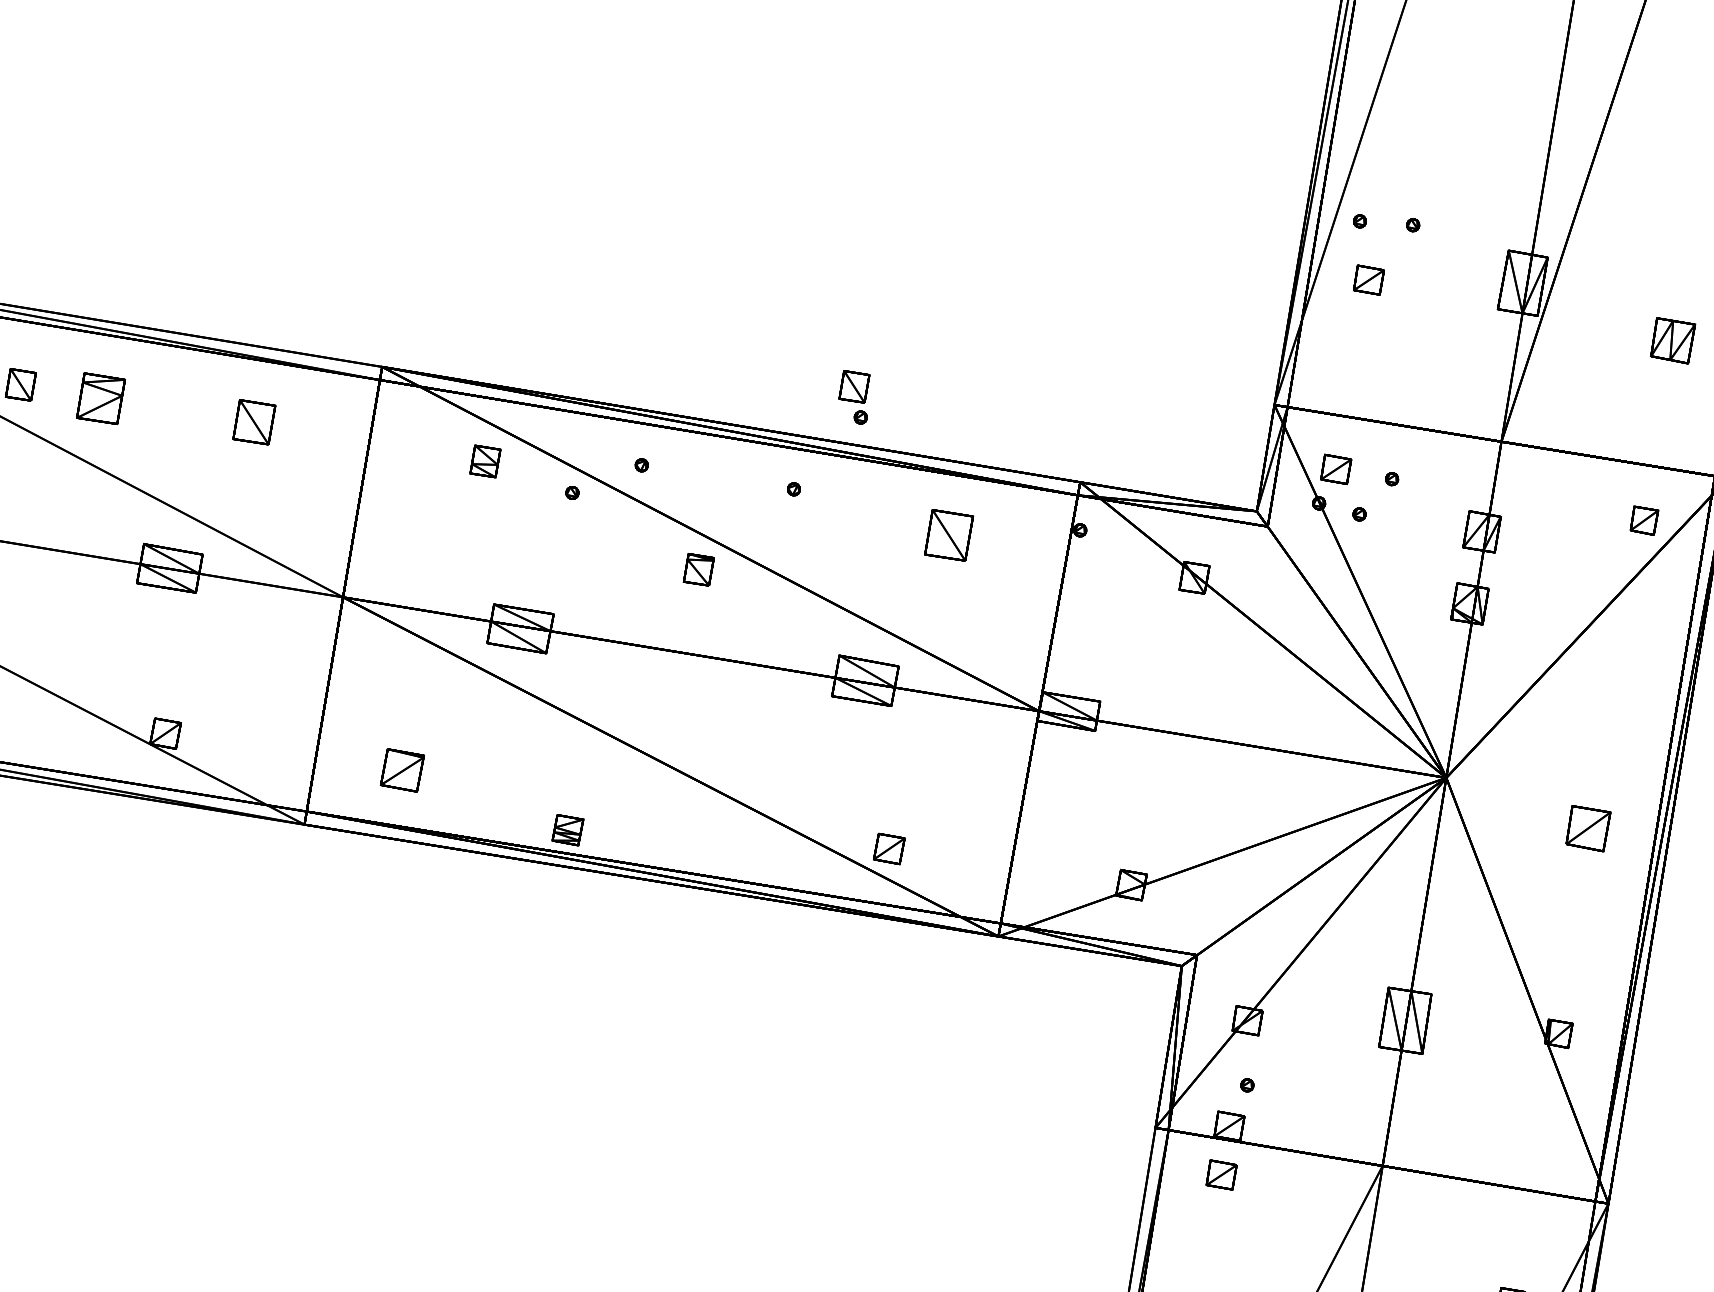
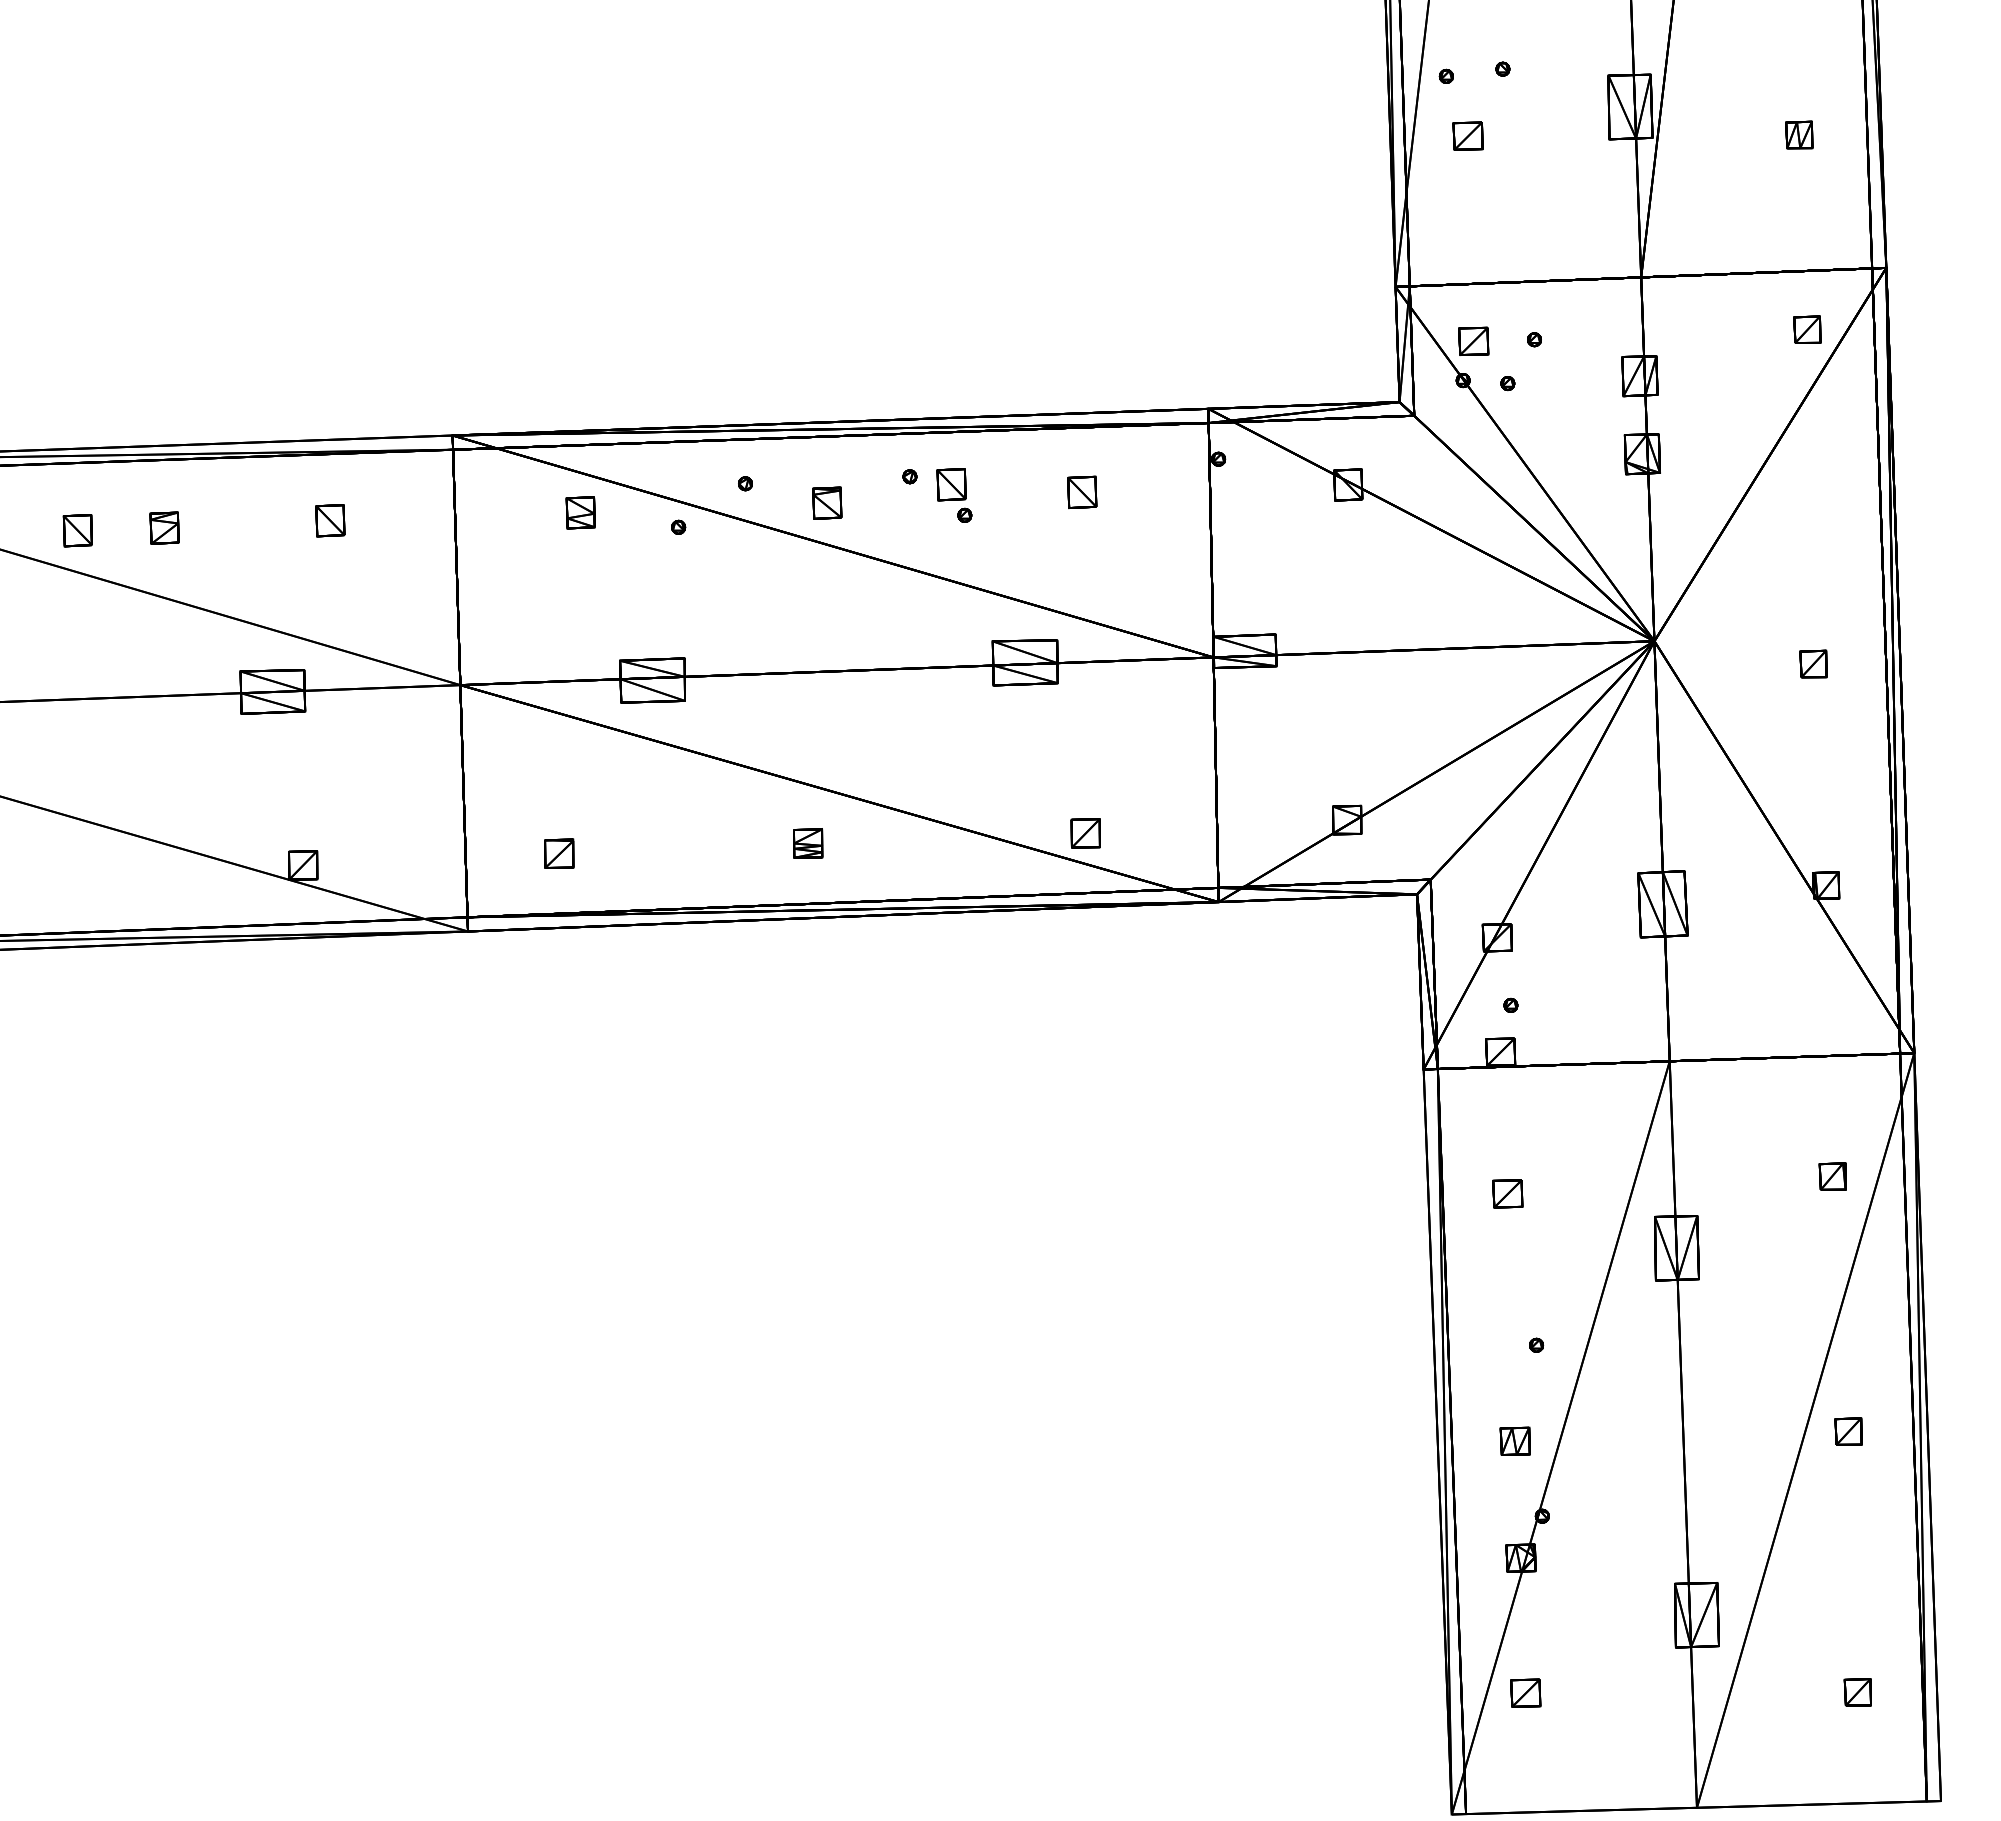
part: (1673, 339) -> (1799, 134), size x0.62
part: (855, 397) -> (954, 495), moved
part: (100, 398) -> (164, 527), size x0.62
part: (254, 422) -> (330, 520), size x0.71
part: (949, 535) -> (1082, 492), size x0.62
part: (699, 569) -> (827, 502), moved
part: (402, 770) -> (559, 853), size x0.71
part: (1588, 827) -> (1813, 663), size x0.62
part: (568, 830) -> (808, 843), moved
part: (1221, 1174) -> (1507, 1193), moved

